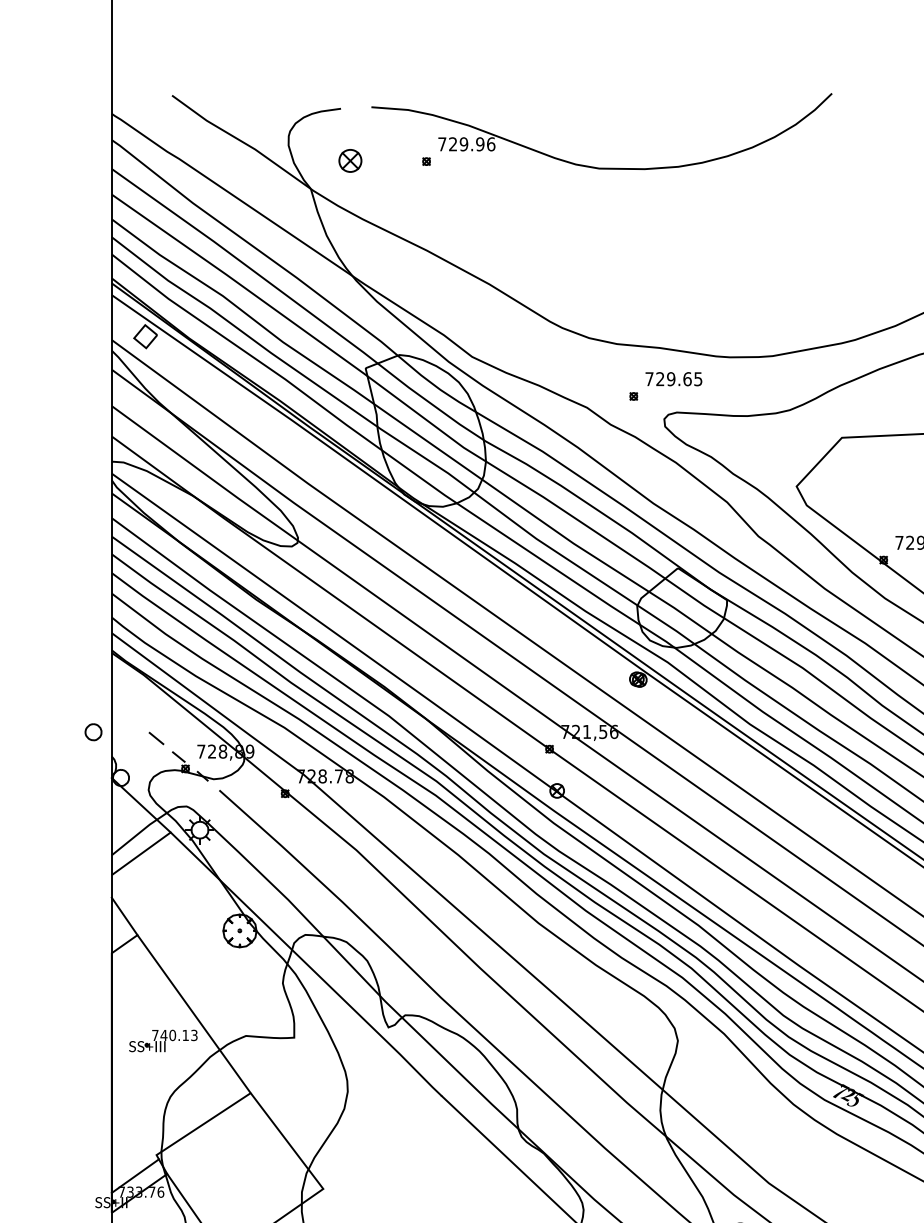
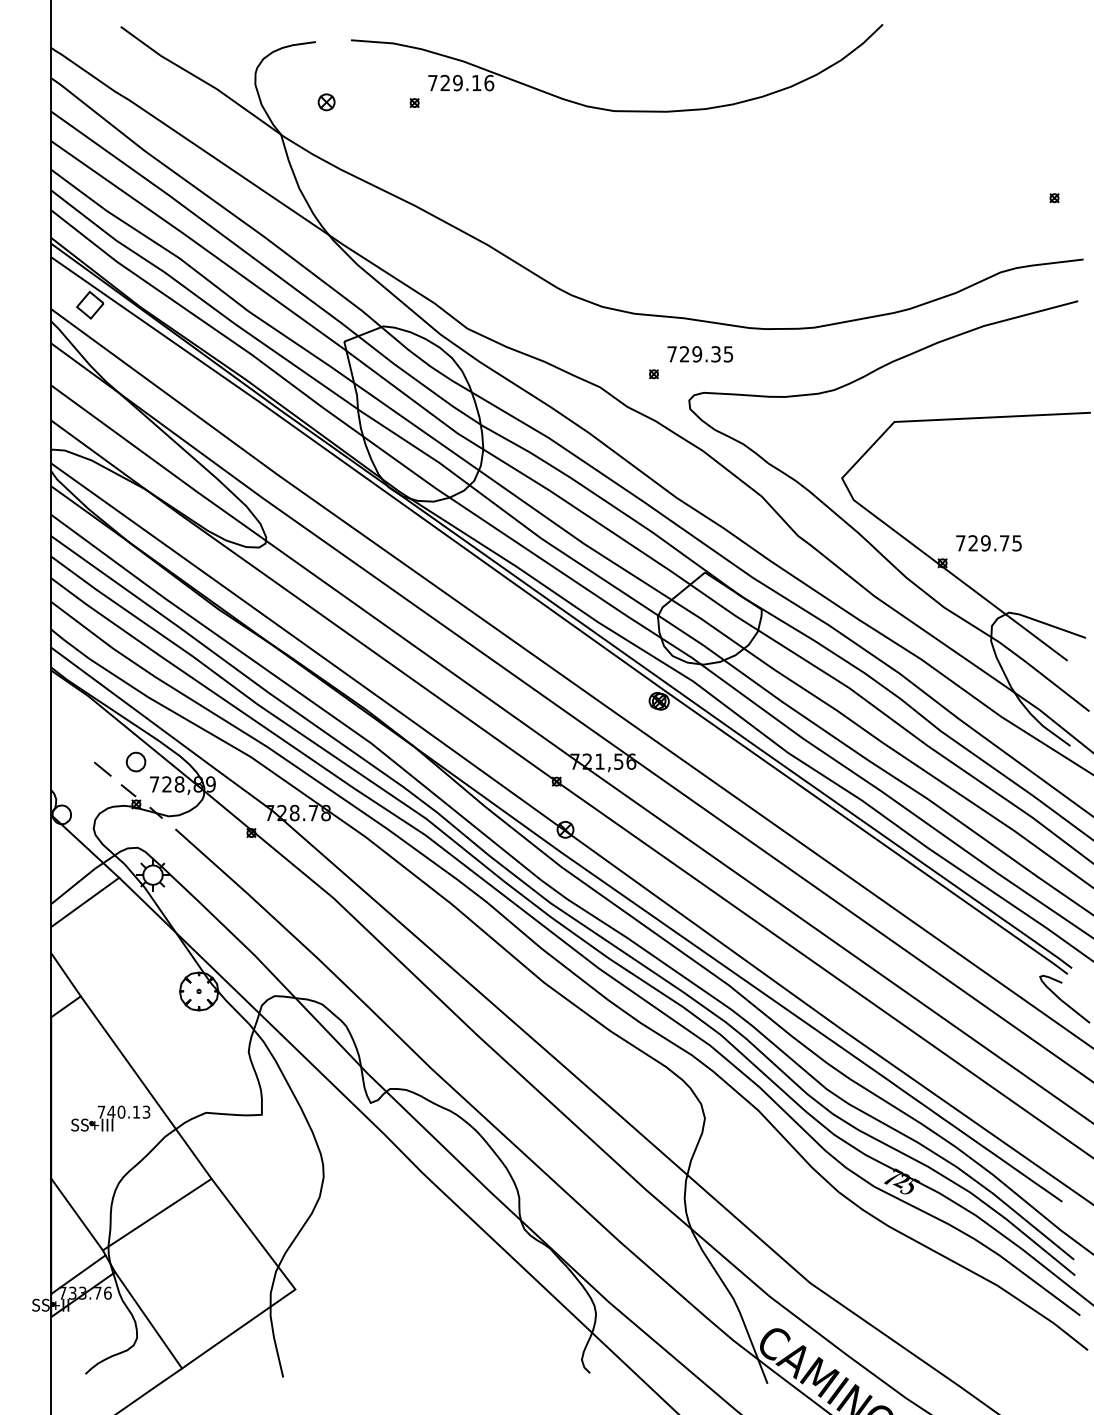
text: (480, 143) -> (476, 82), 729.96 -> 729.16
part: (350, 161) -> (326, 102), size x0.62
text: (687, 379) -> (715, 354), 729.65 -> 729.35
part: (93, 731) -> (135, 761), moved
line: (133, 1124) -> (76, 1214), added

